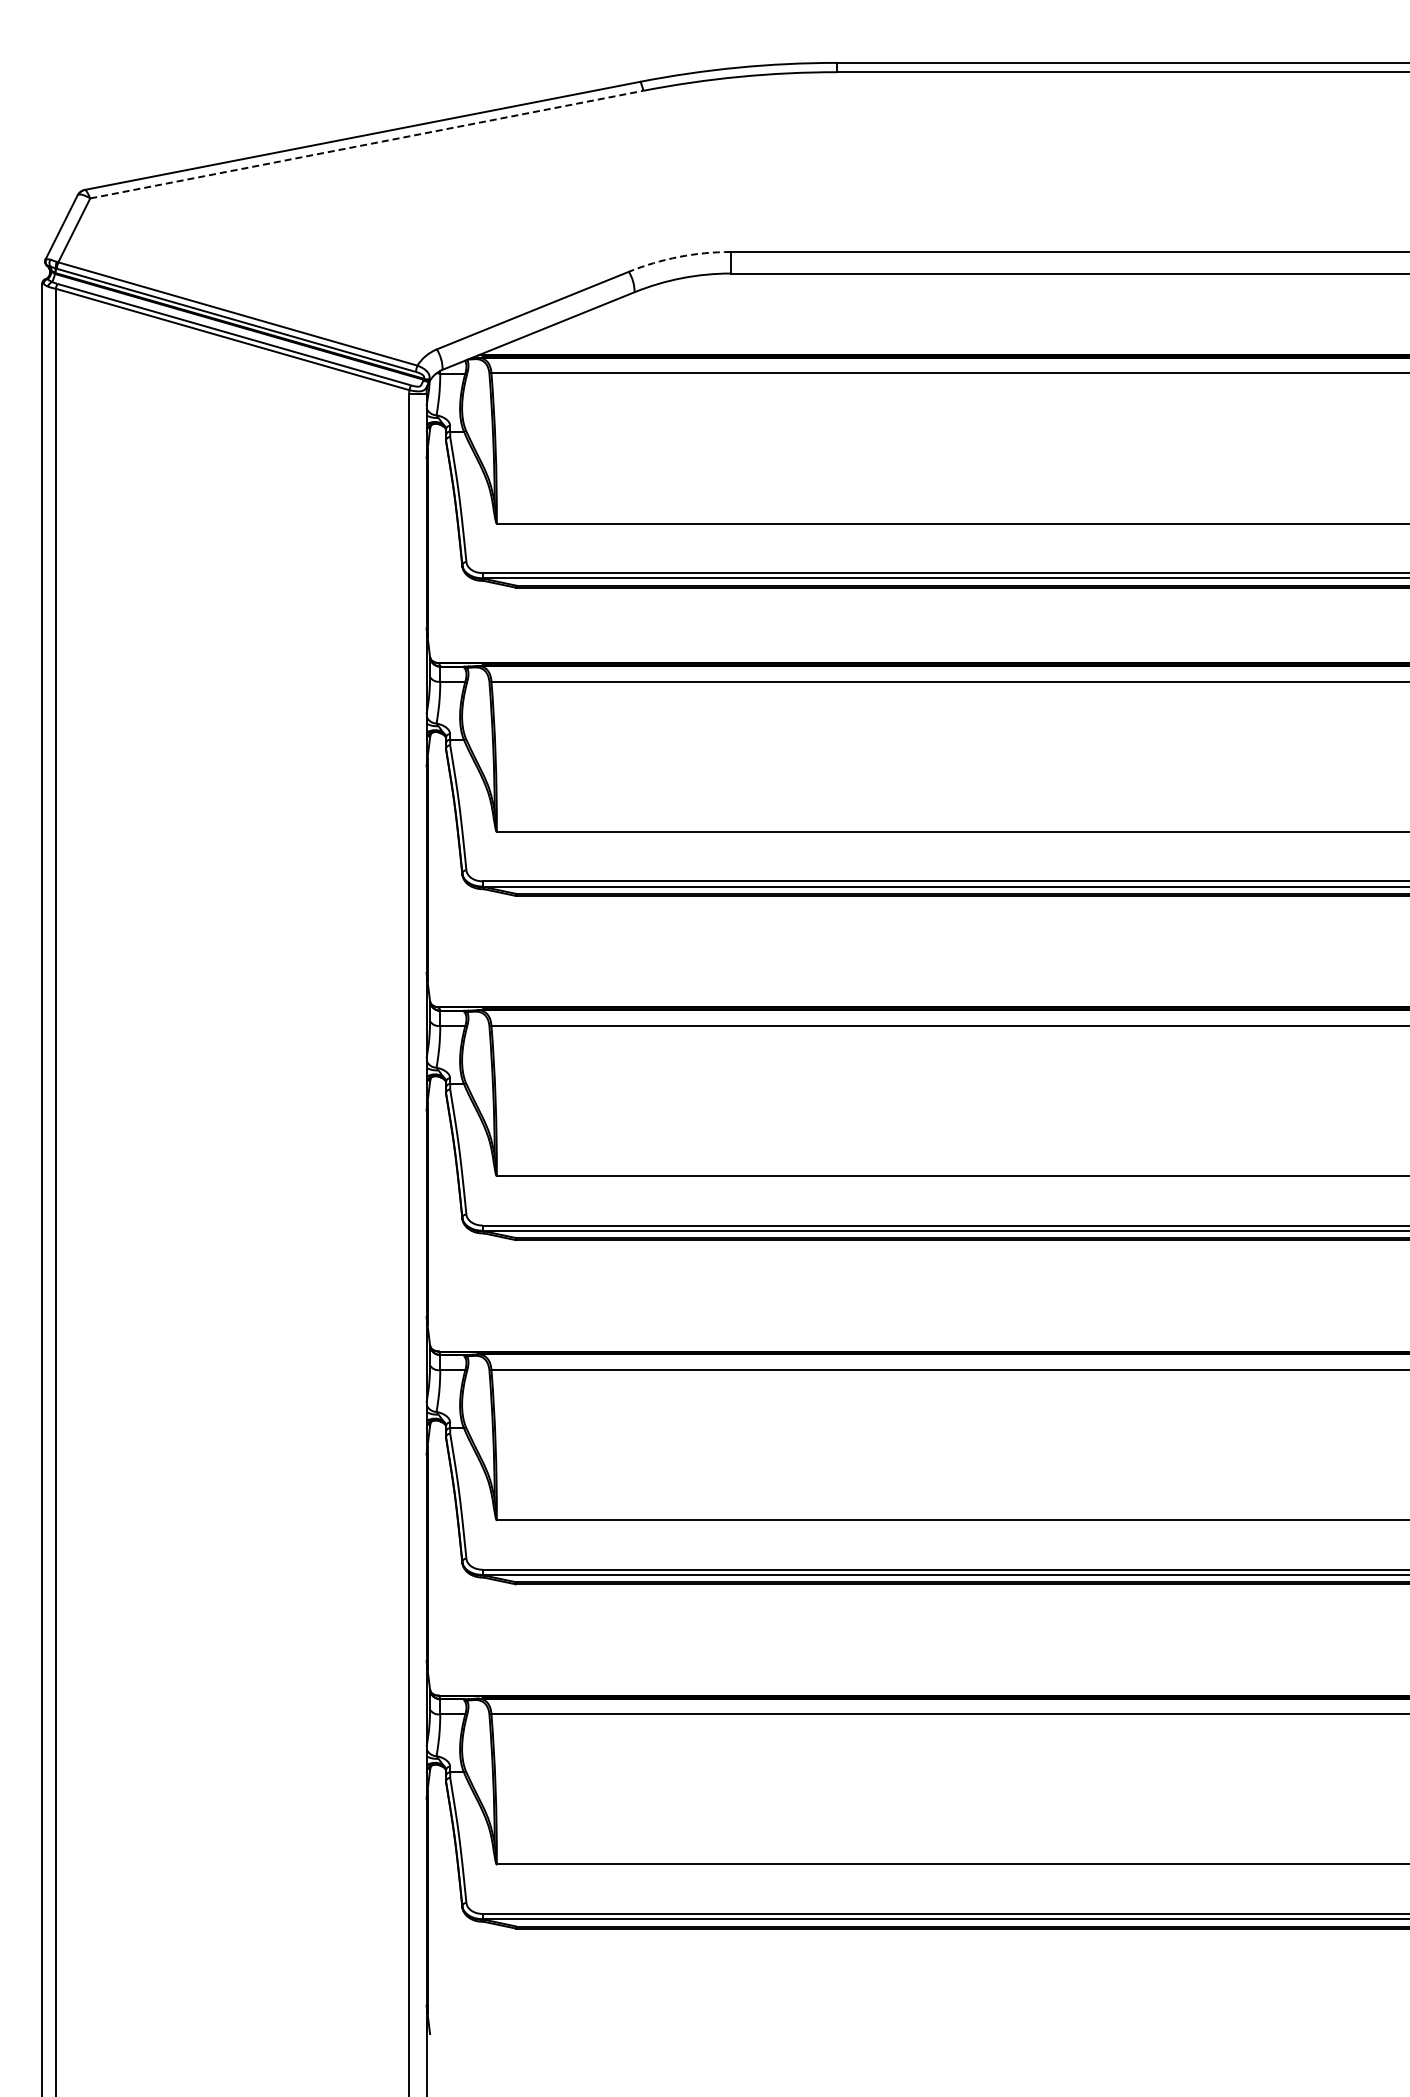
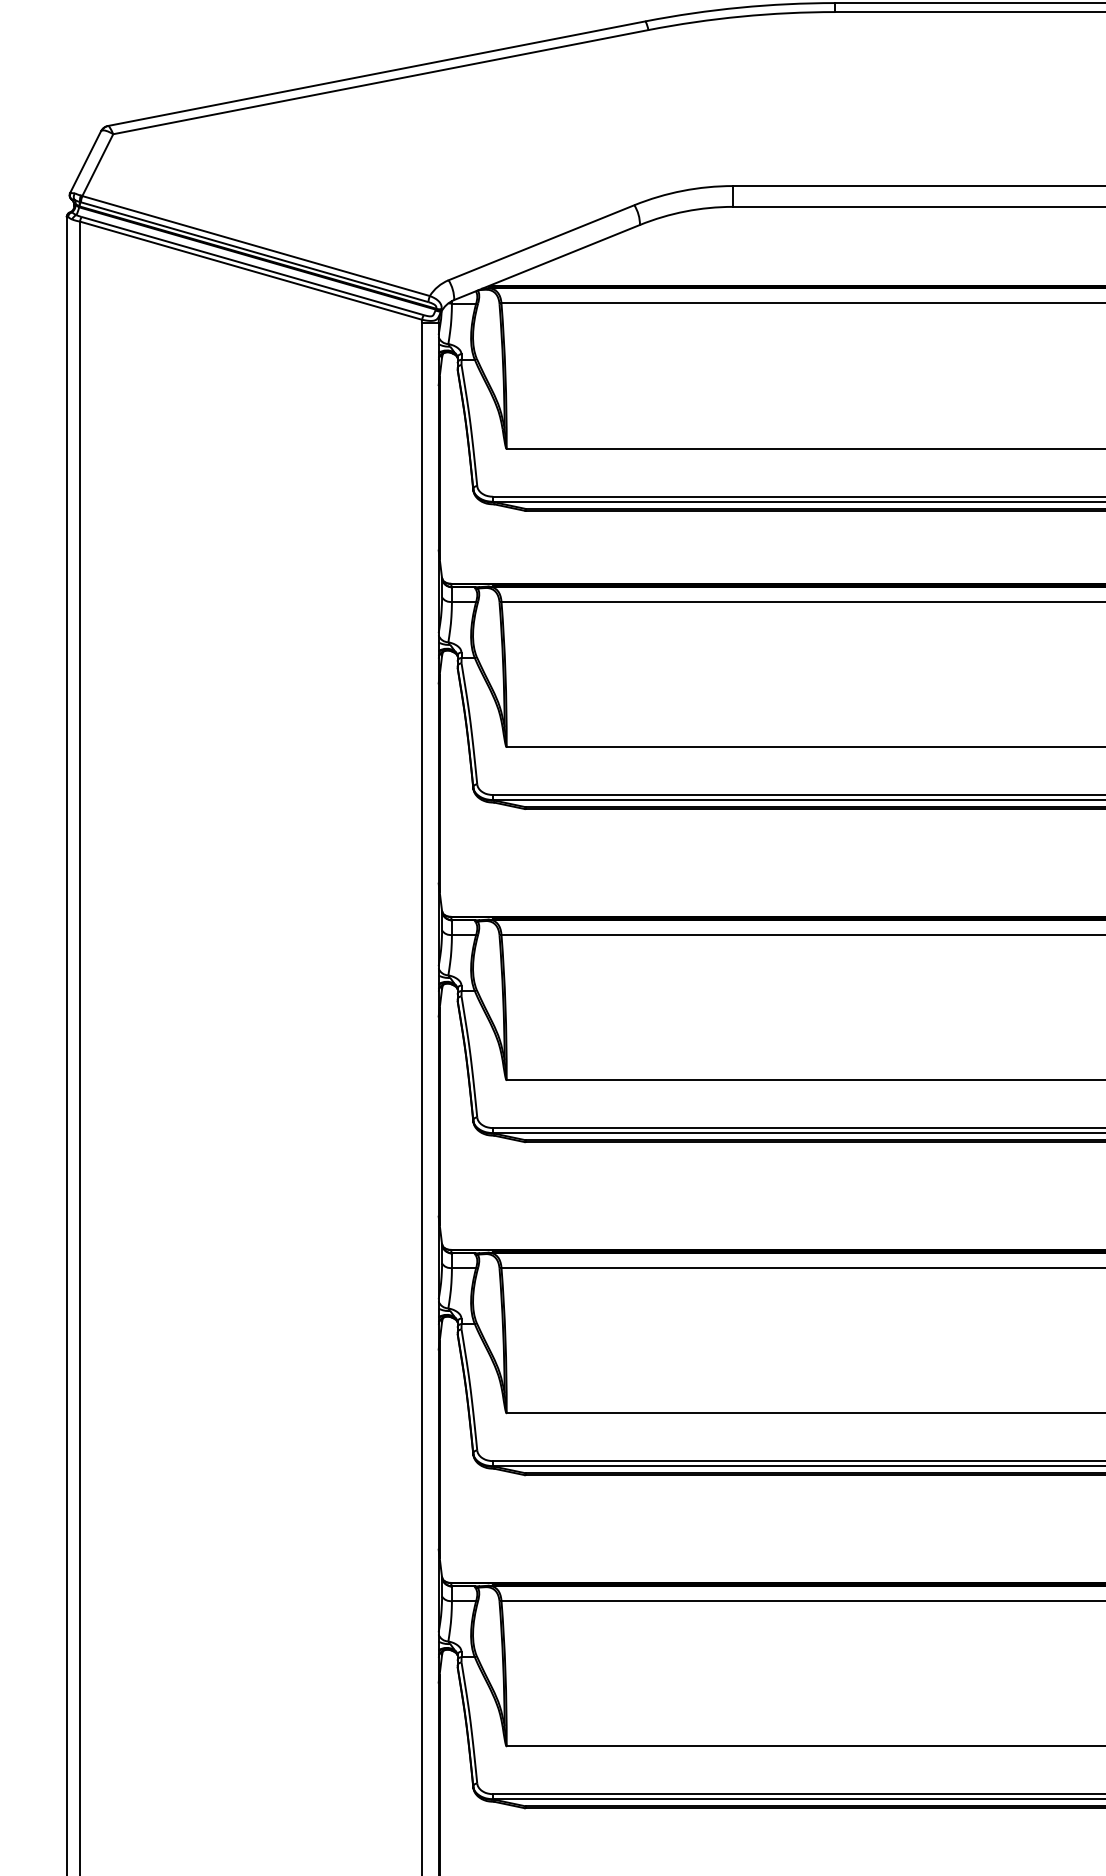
line: (366, 144) -> (380, 82), dashed -> solid
arc: (678, 257) -> (682, 191), dashed -> solid

